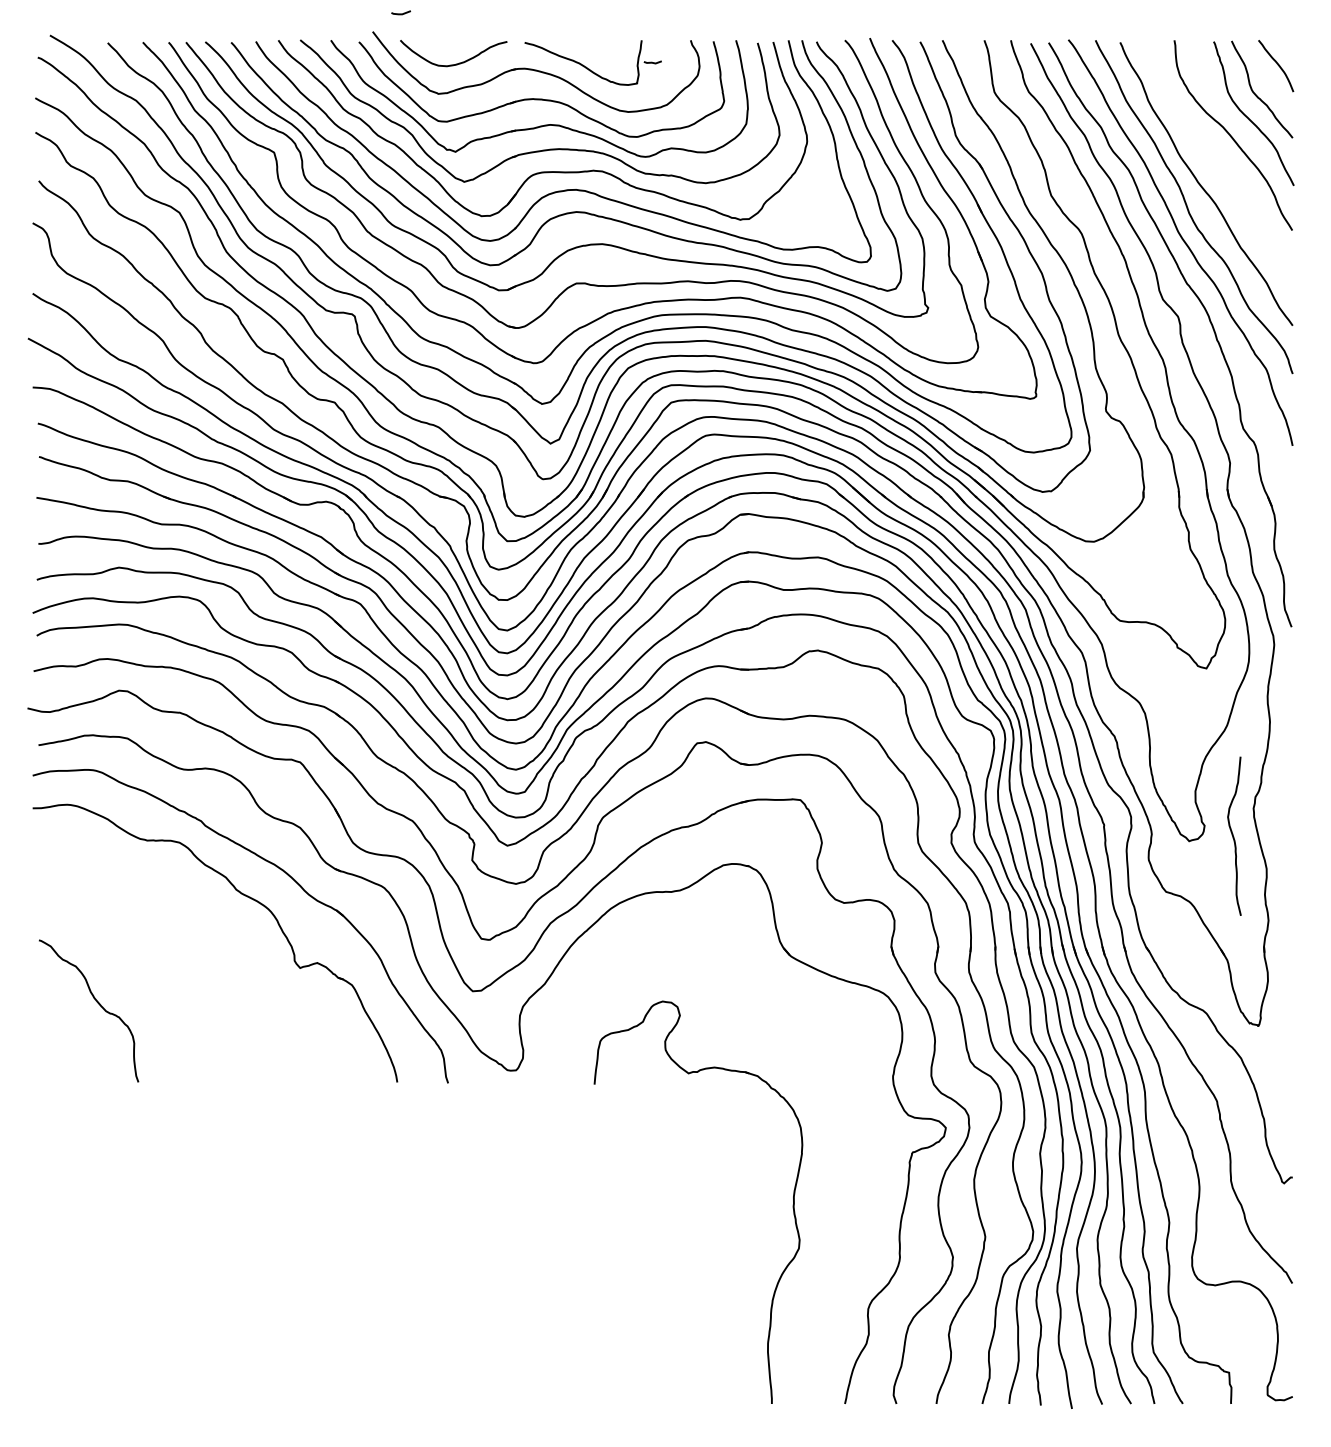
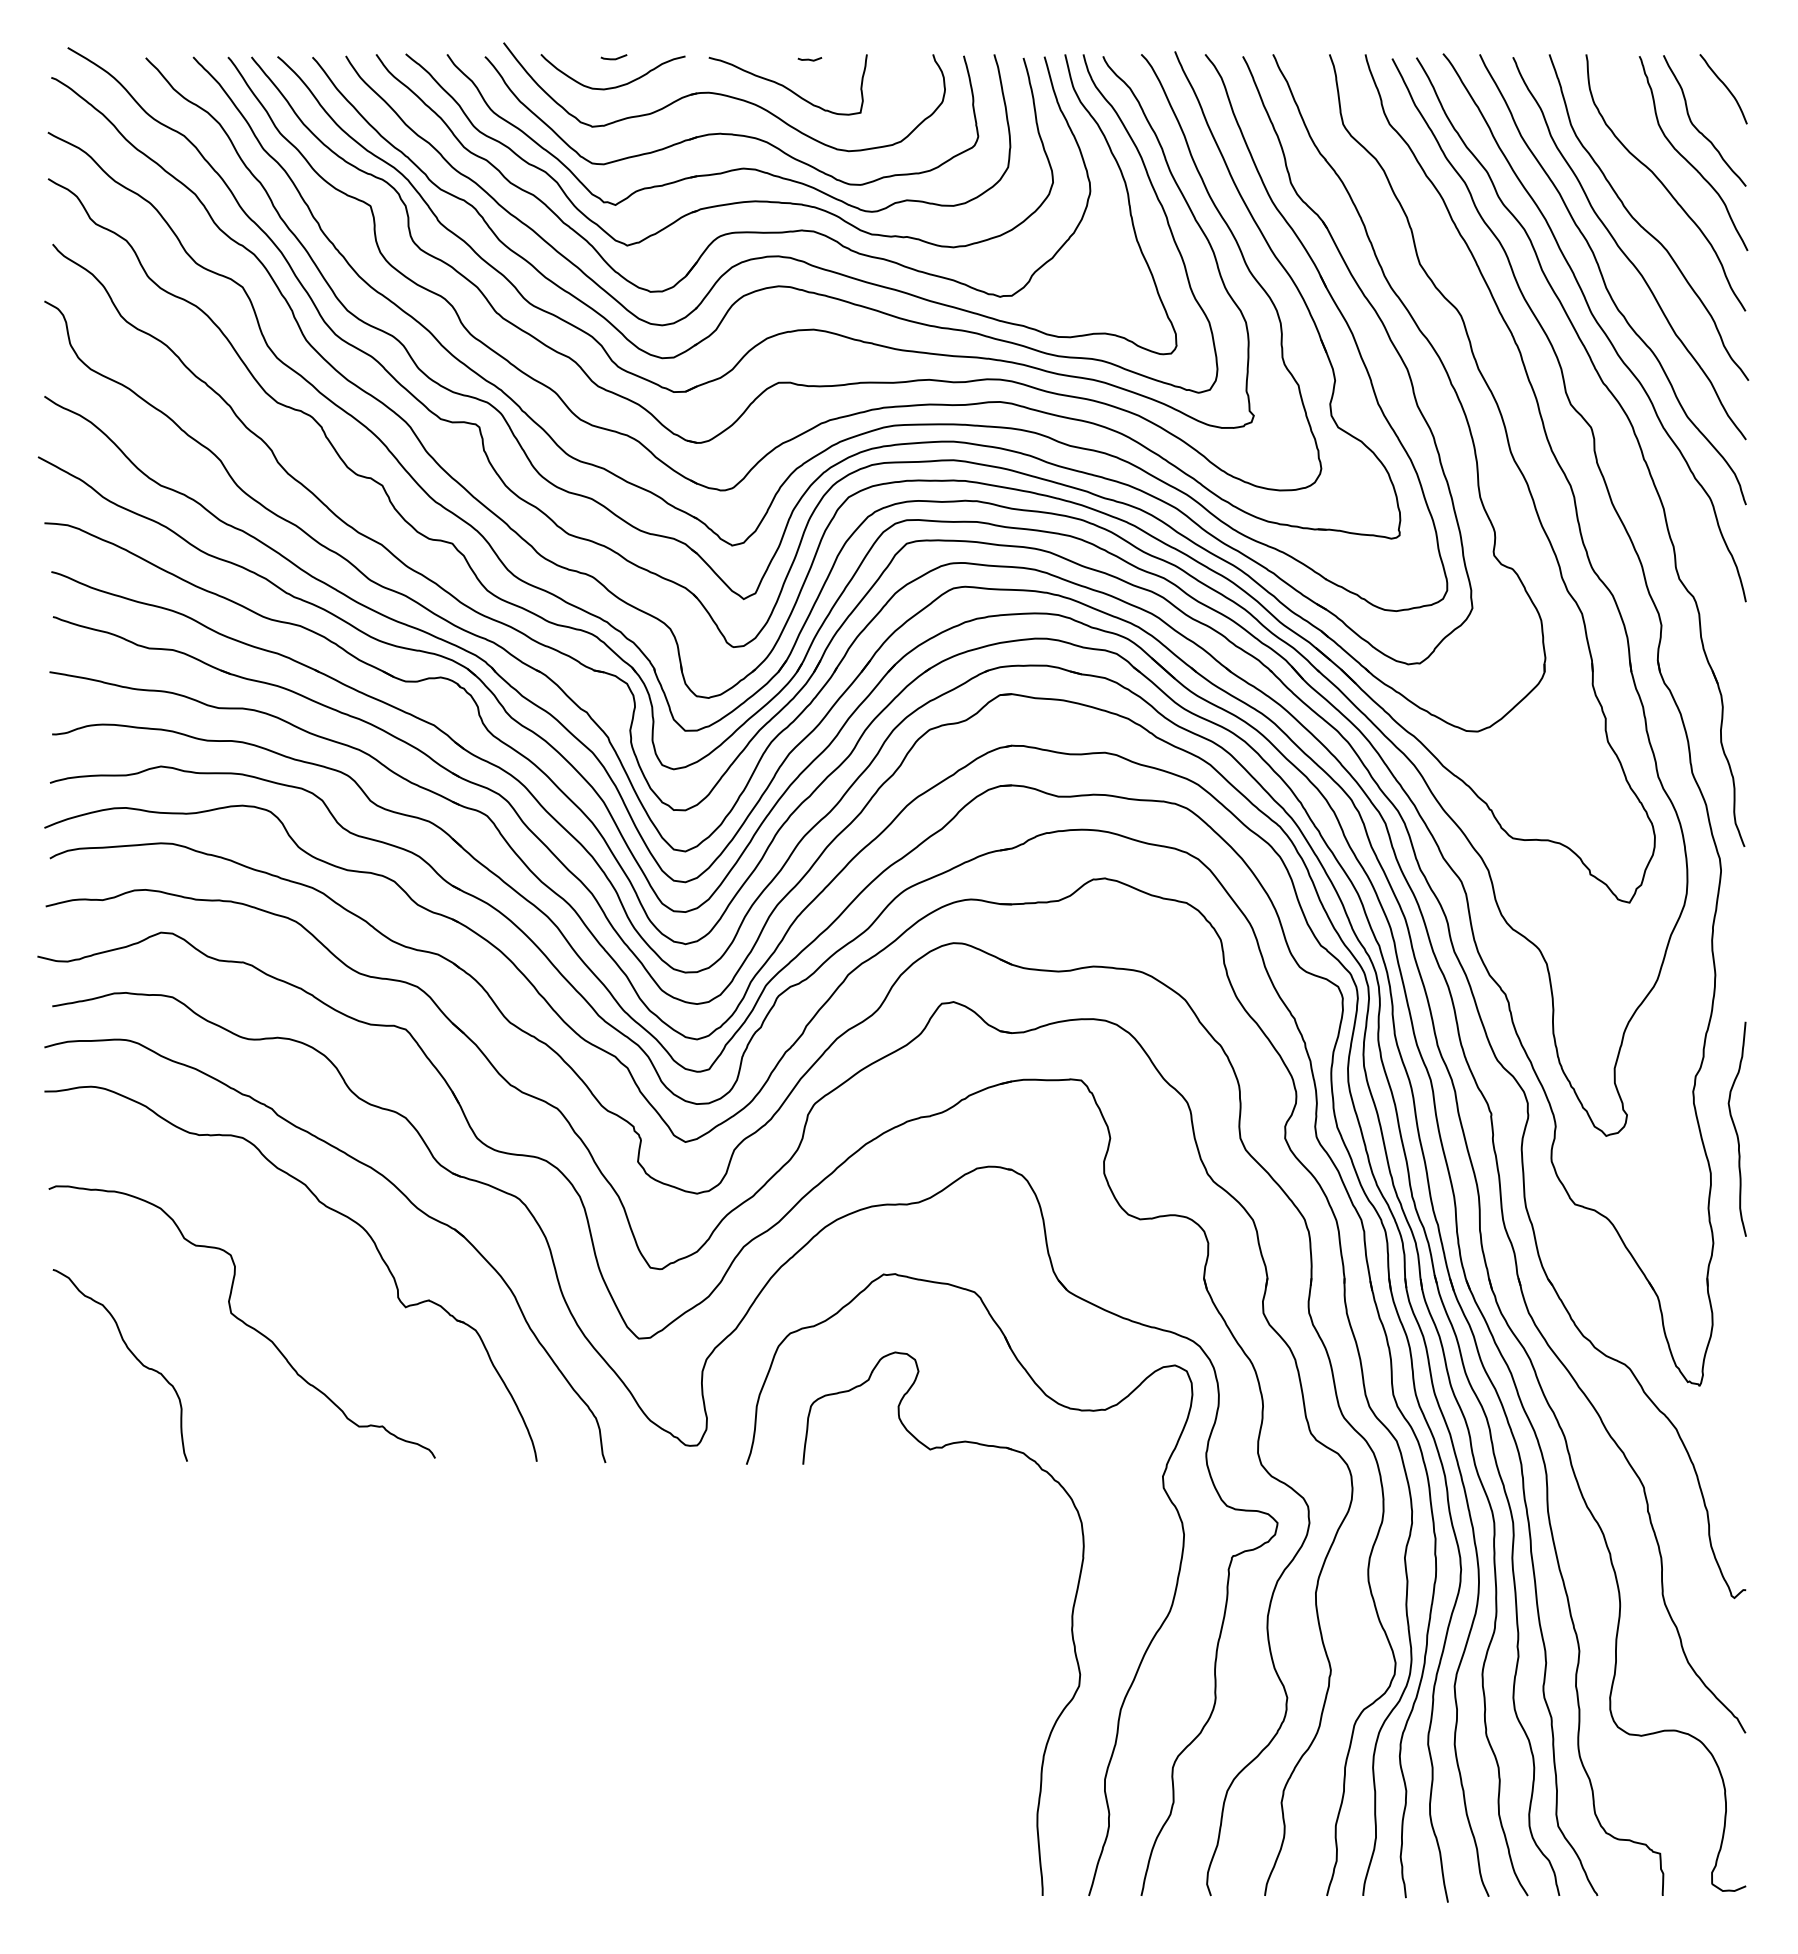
line: (400, 13) -> (613, 58), moved
line: (652, 62) -> (809, 59), moved
curve: (1214, 166) -> (1640, 224), added
curve: (1233, 835) -> (1736, 1128), moved
curve: (178, 978) -> (241, 1321), added
part: (845, 1228) -> (1141, 1658), added

